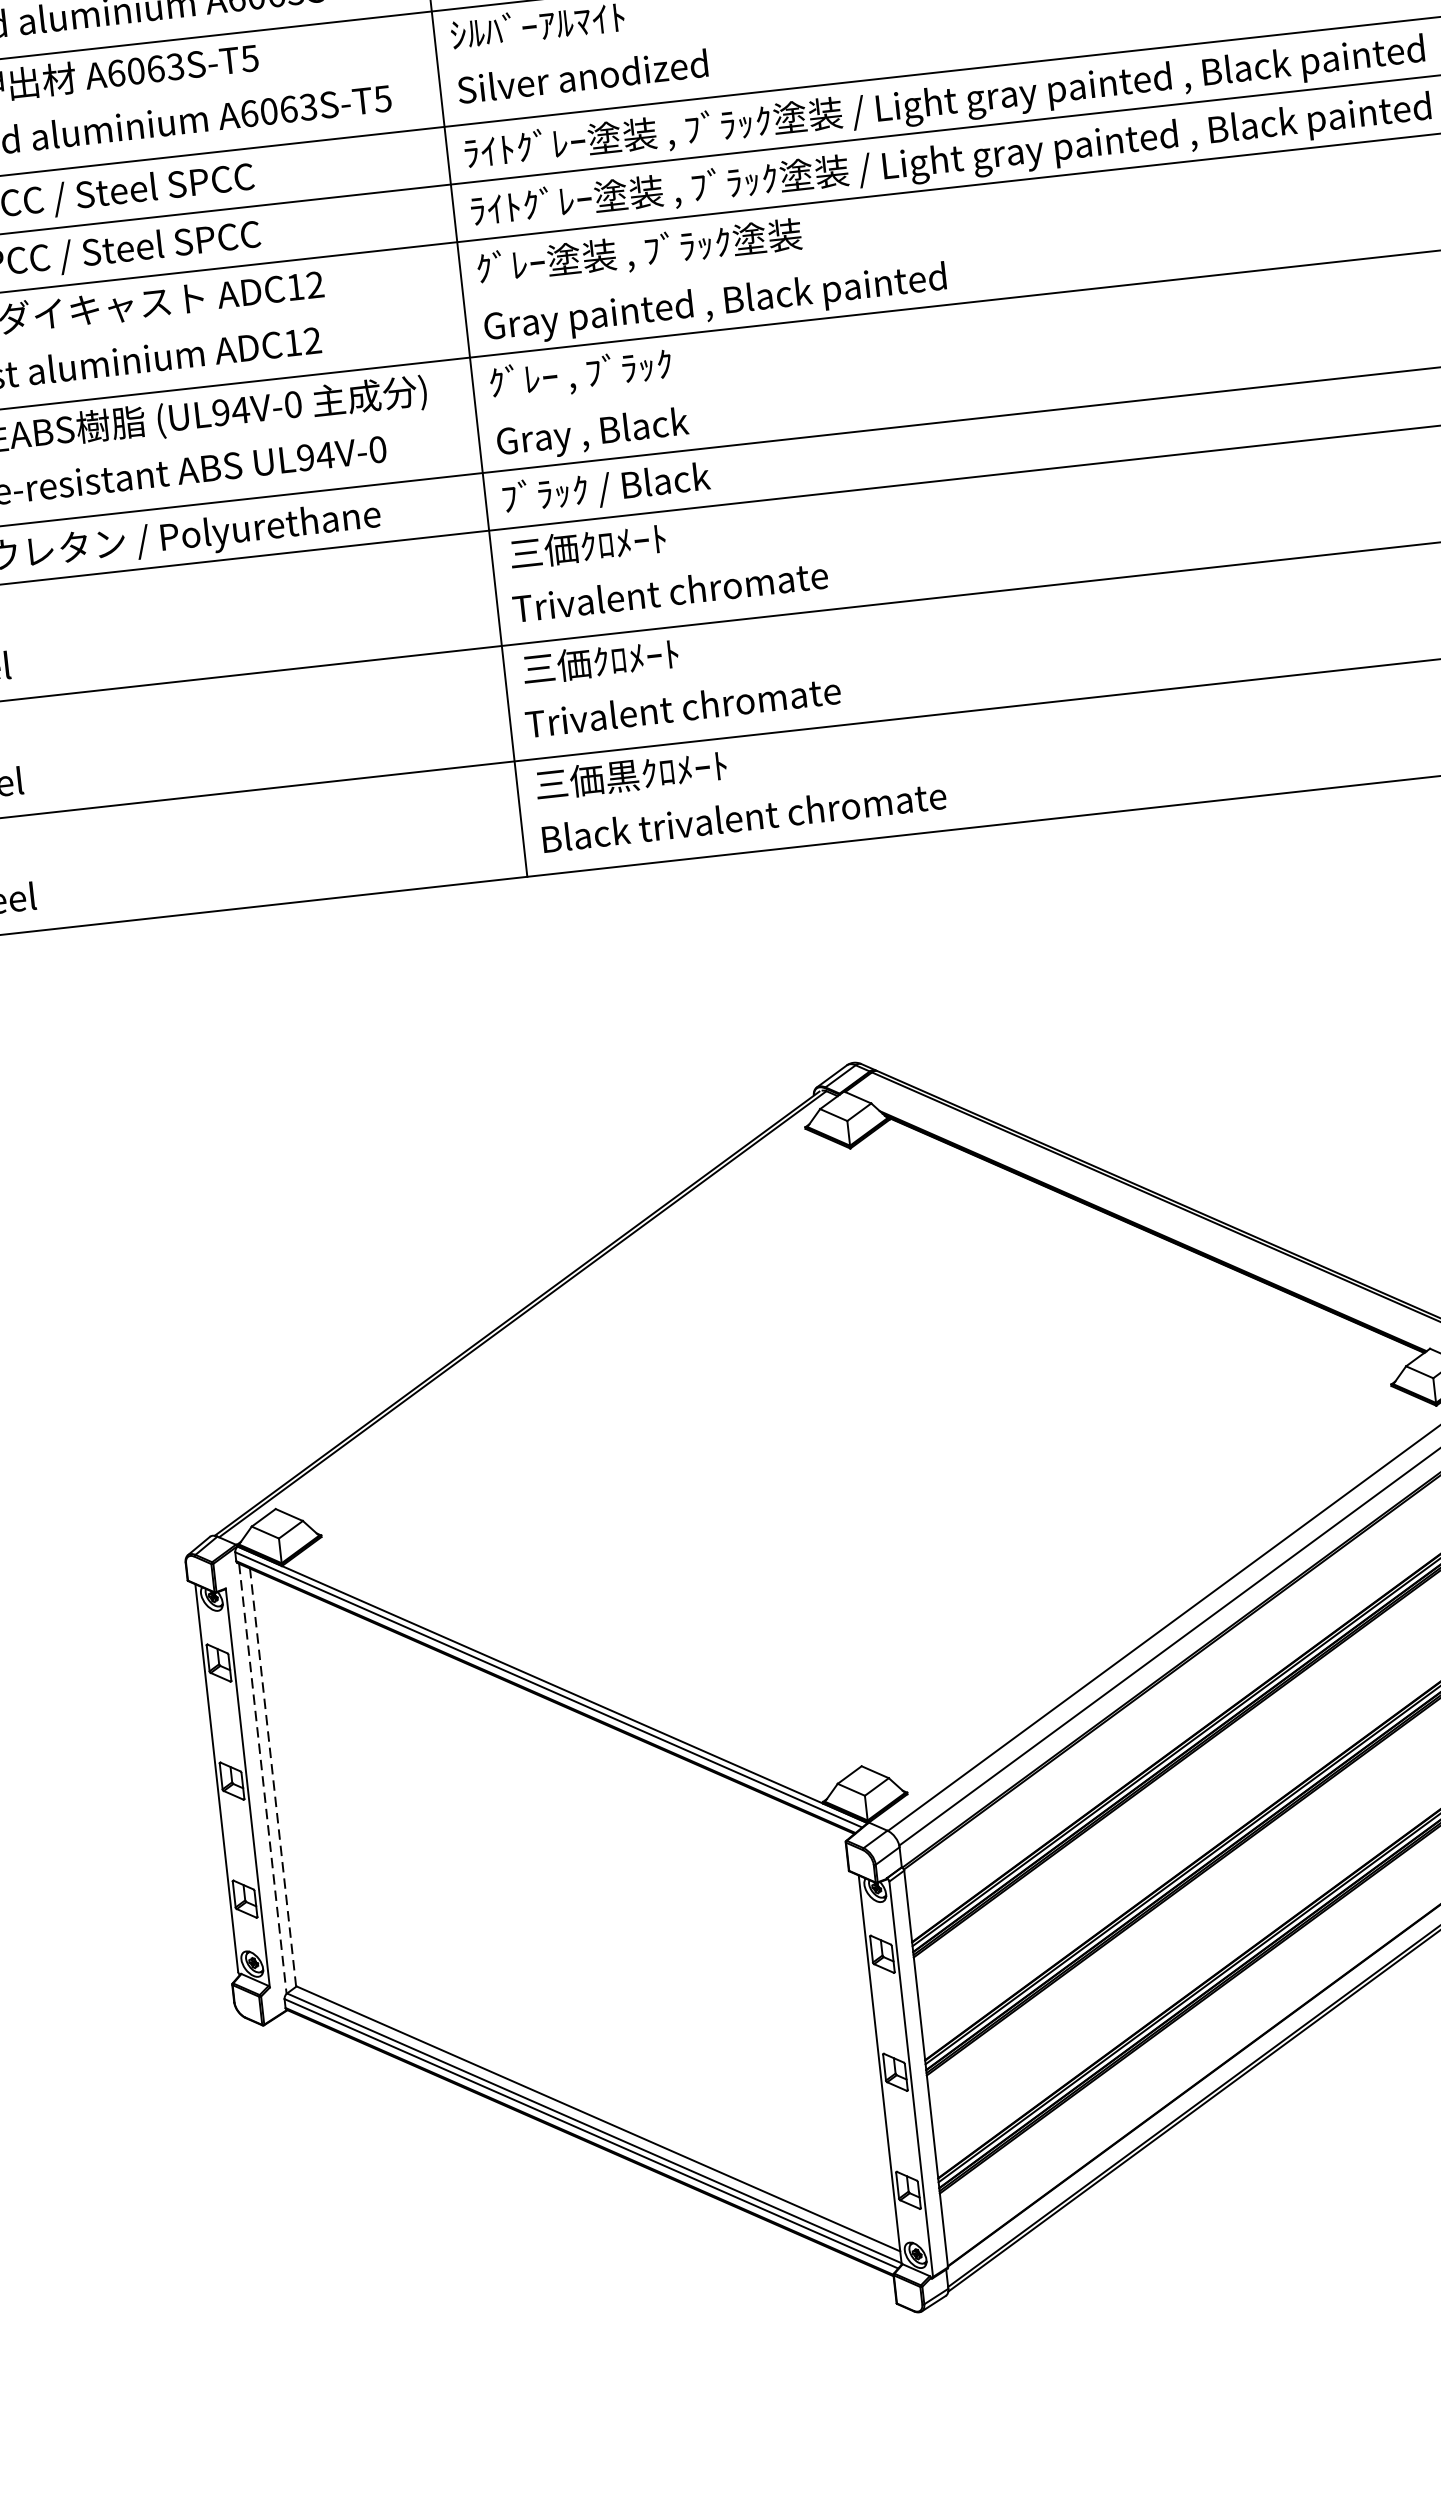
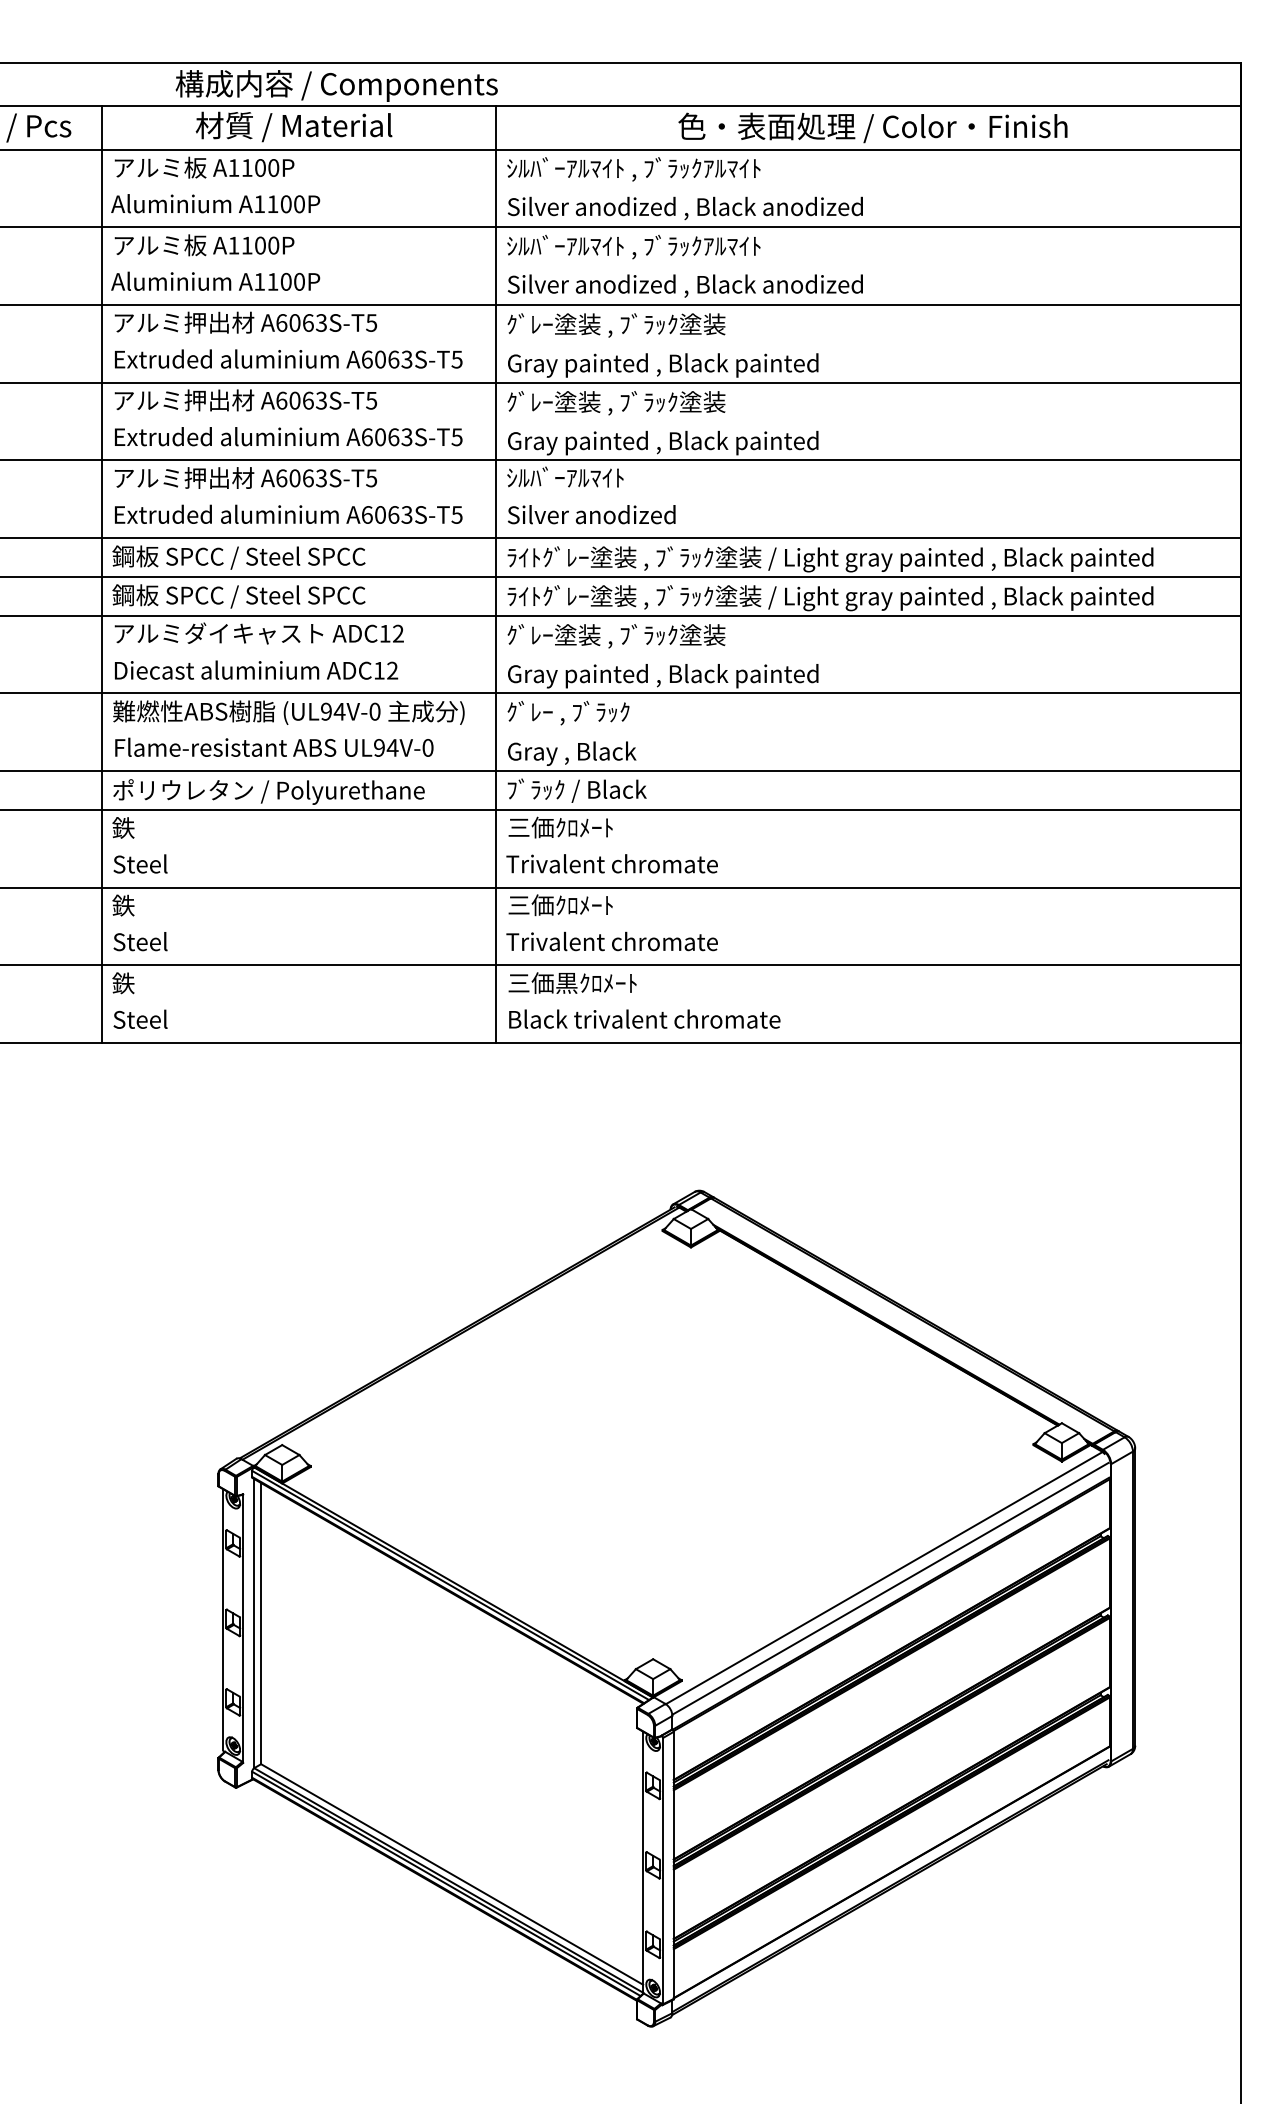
line: (272, 1777) -> (260, 1623), dashed -> solid
line: (262, 1778) -> (253, 1623), dashed -> solid

